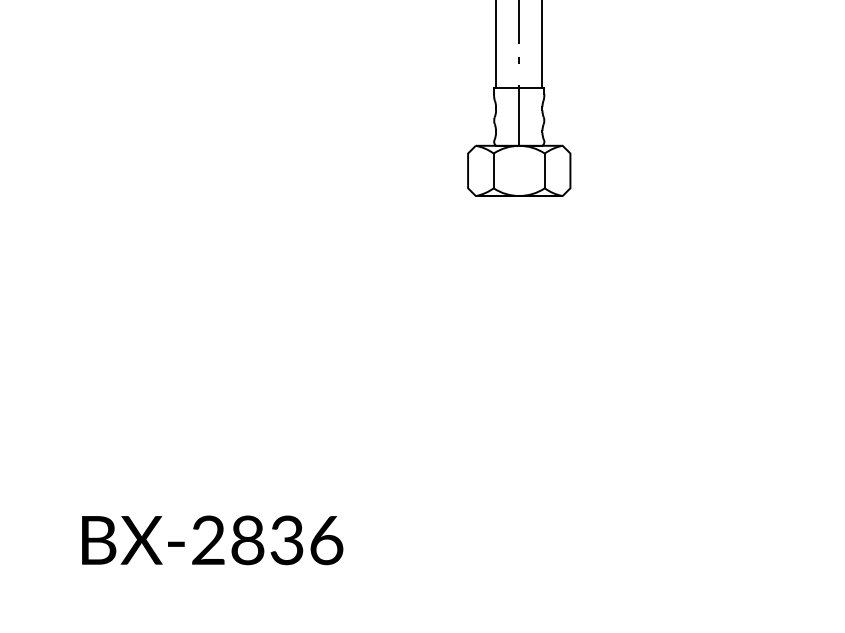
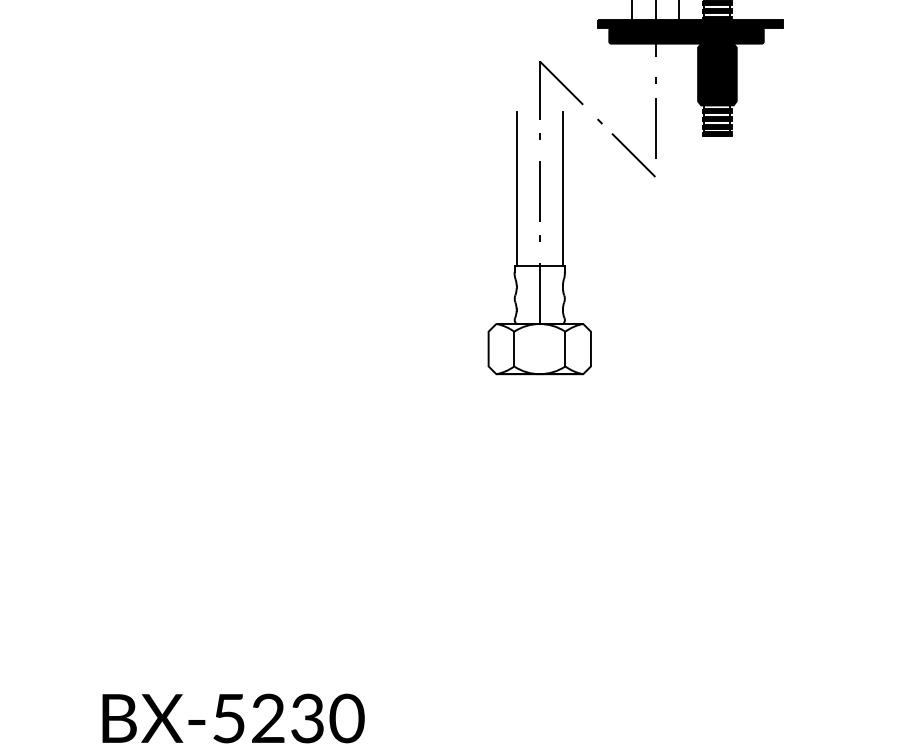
text: (267, 540) -> (288, 718), BX-2836 -> BX-5230

